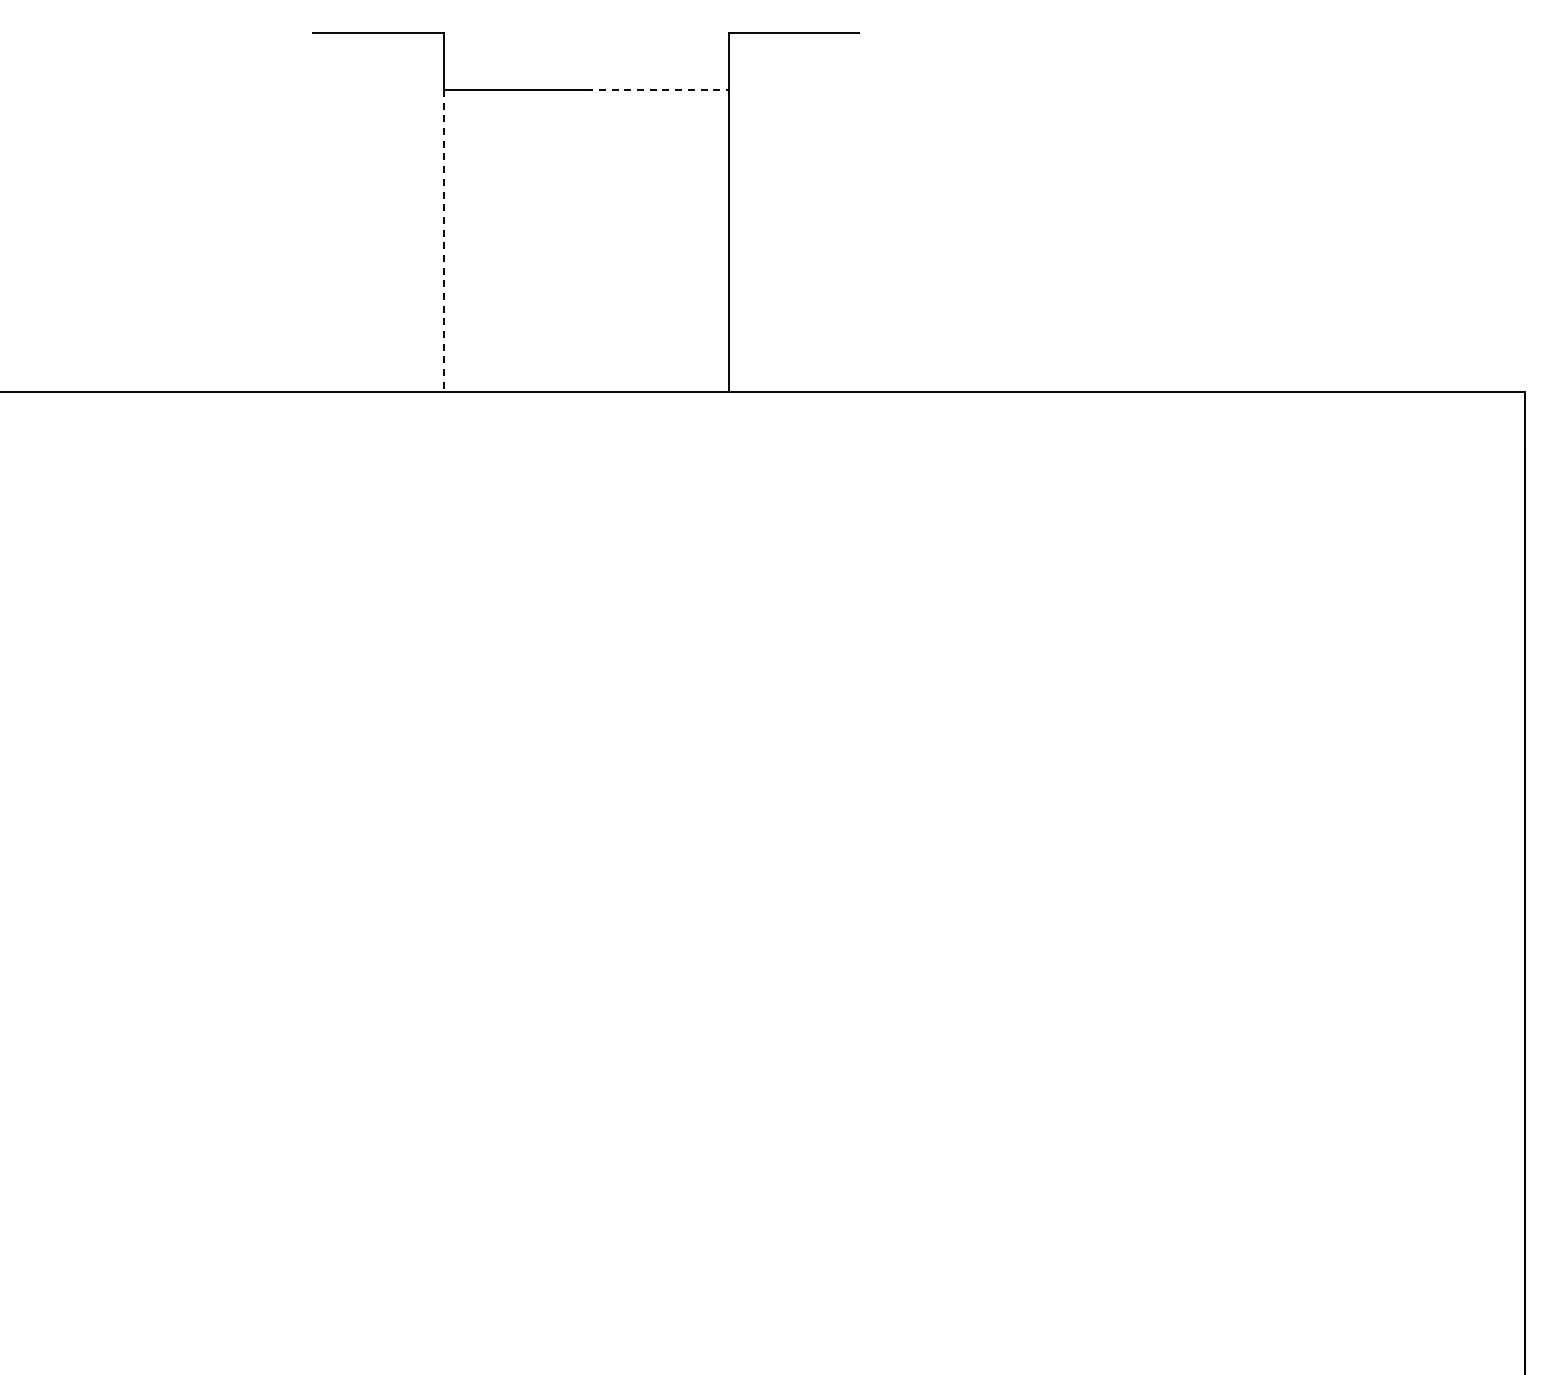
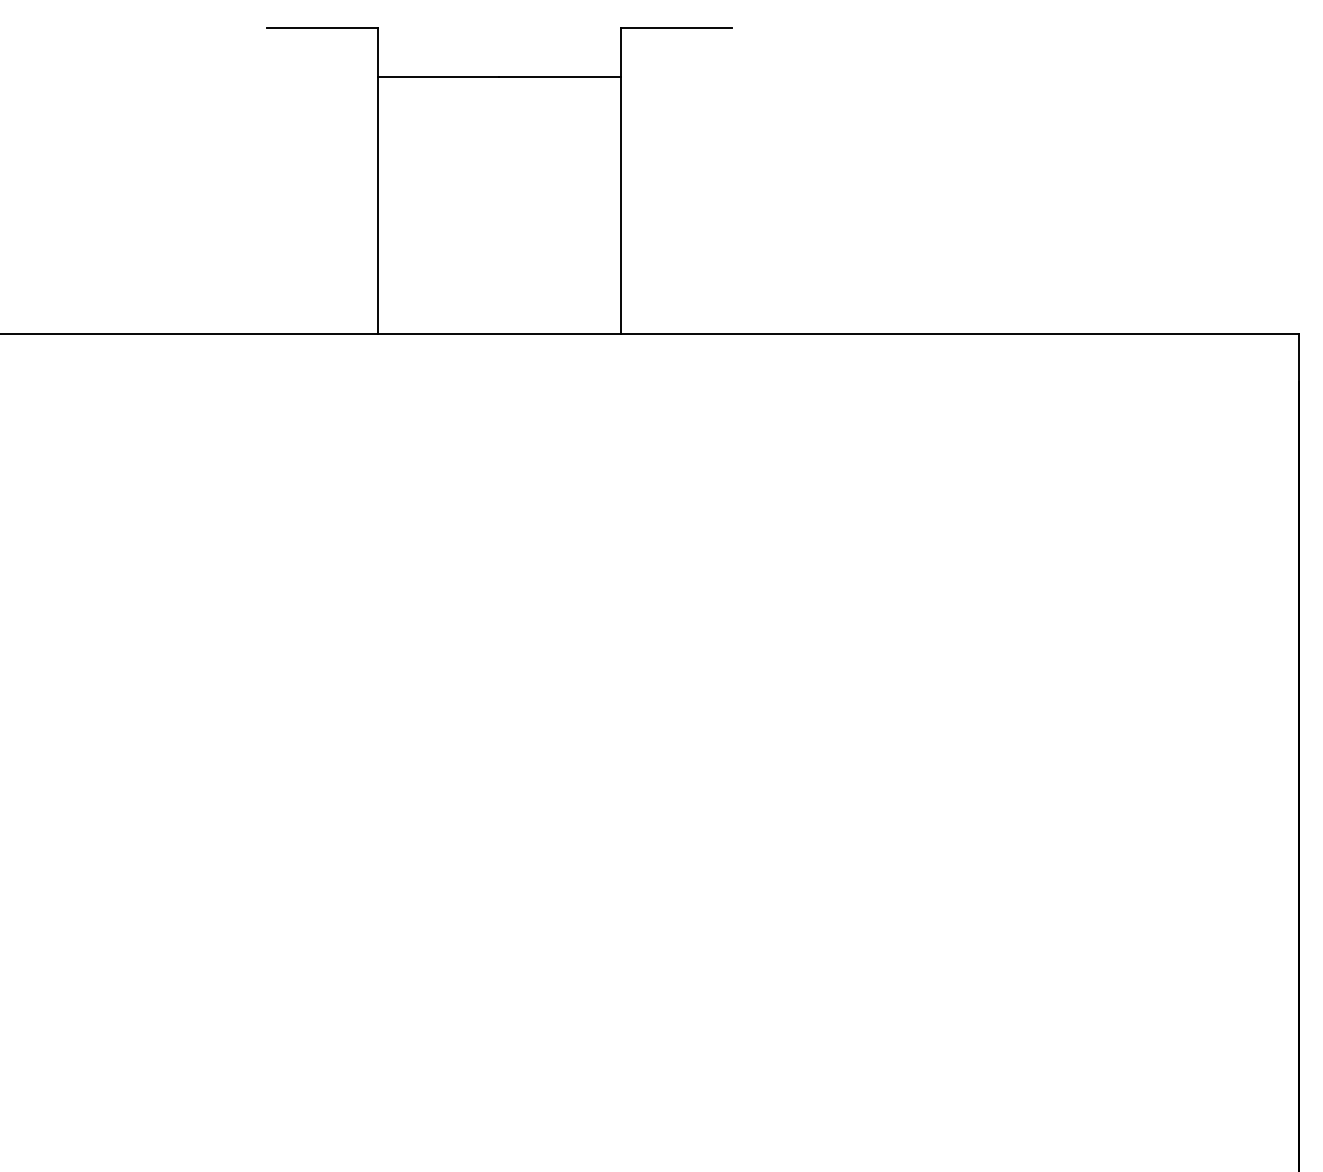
line: (657, 90) -> (560, 77), dashed -> solid
line: (444, 240) -> (378, 205), dashed -> solid

